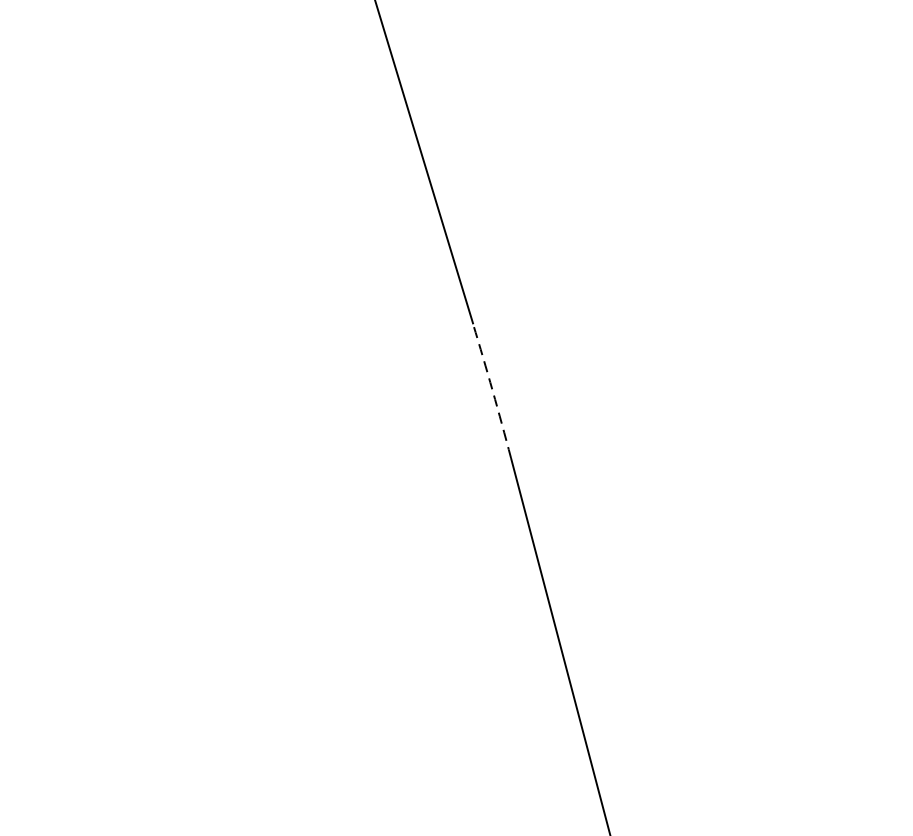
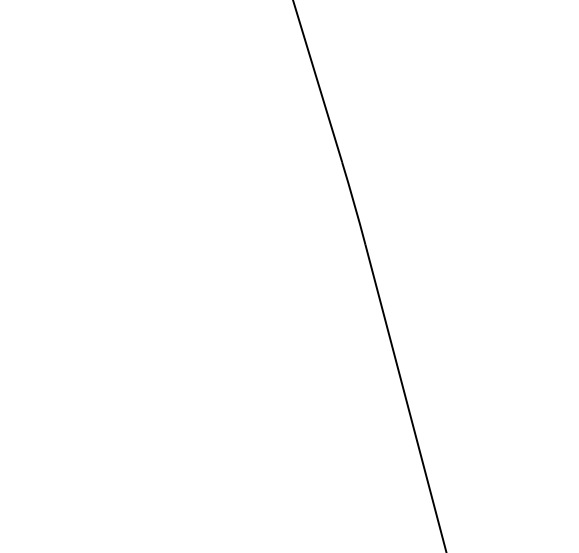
arc: (493, 391) -> (354, 203), dashed -> solid

